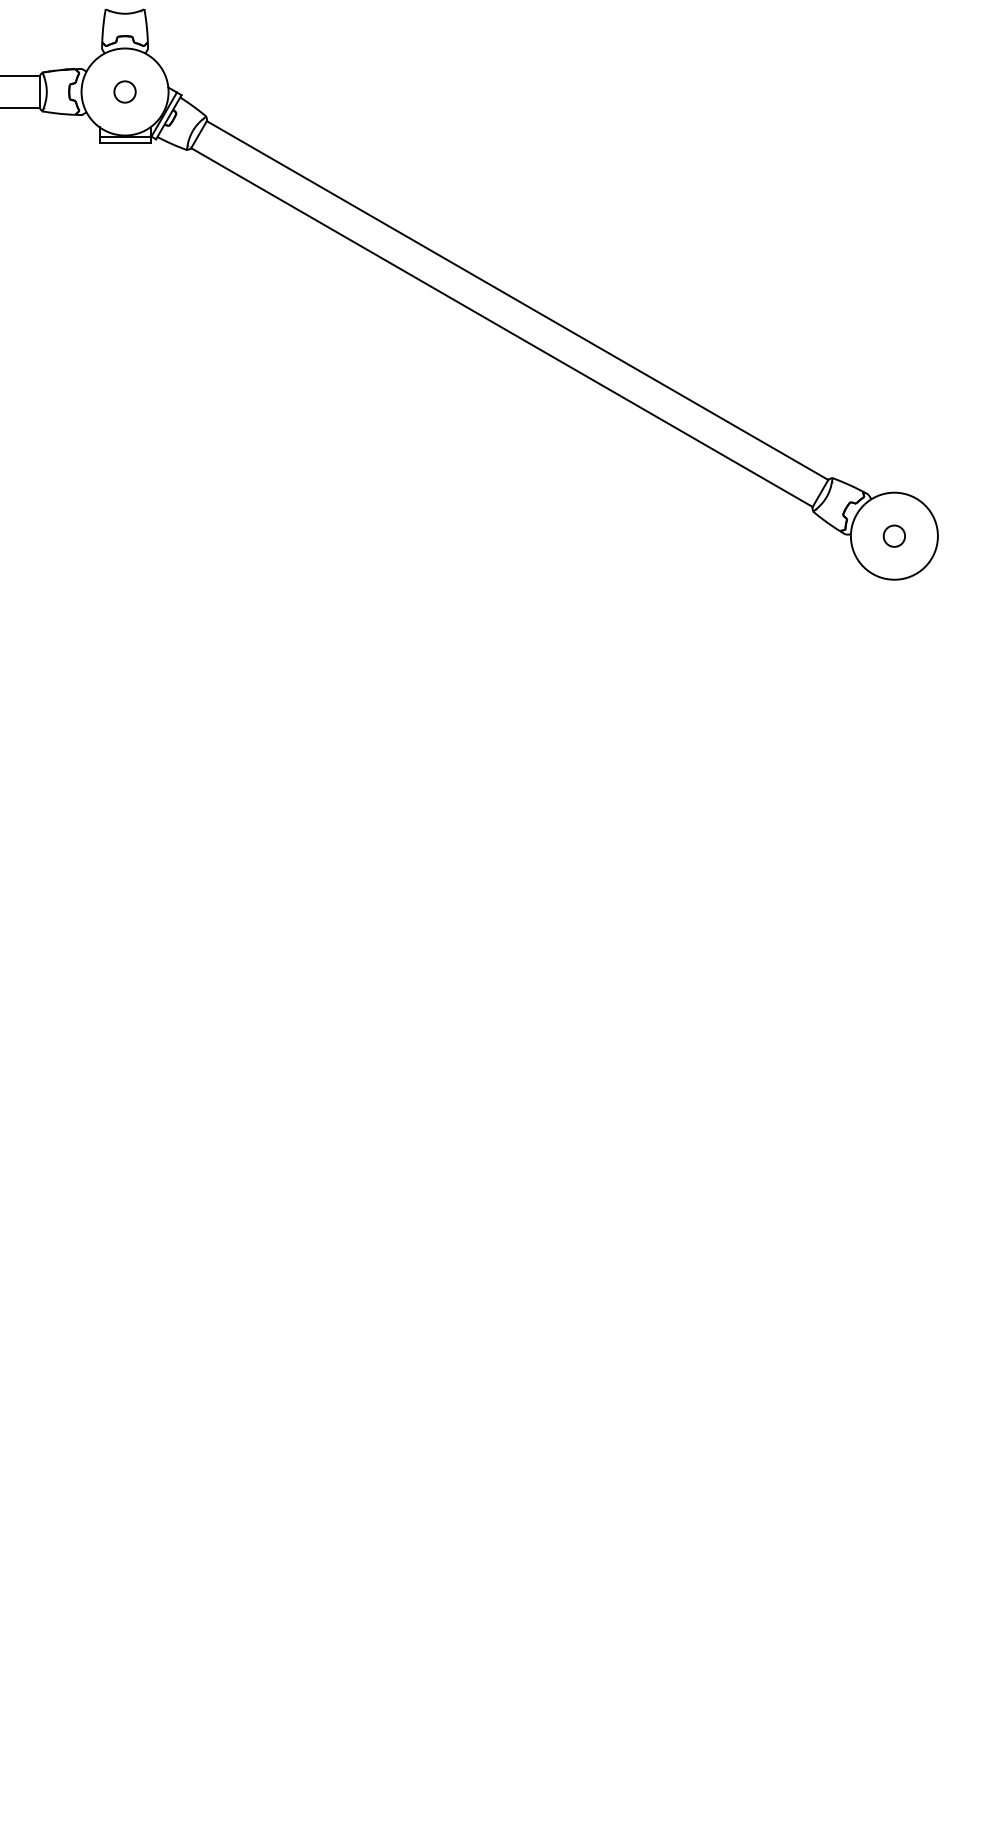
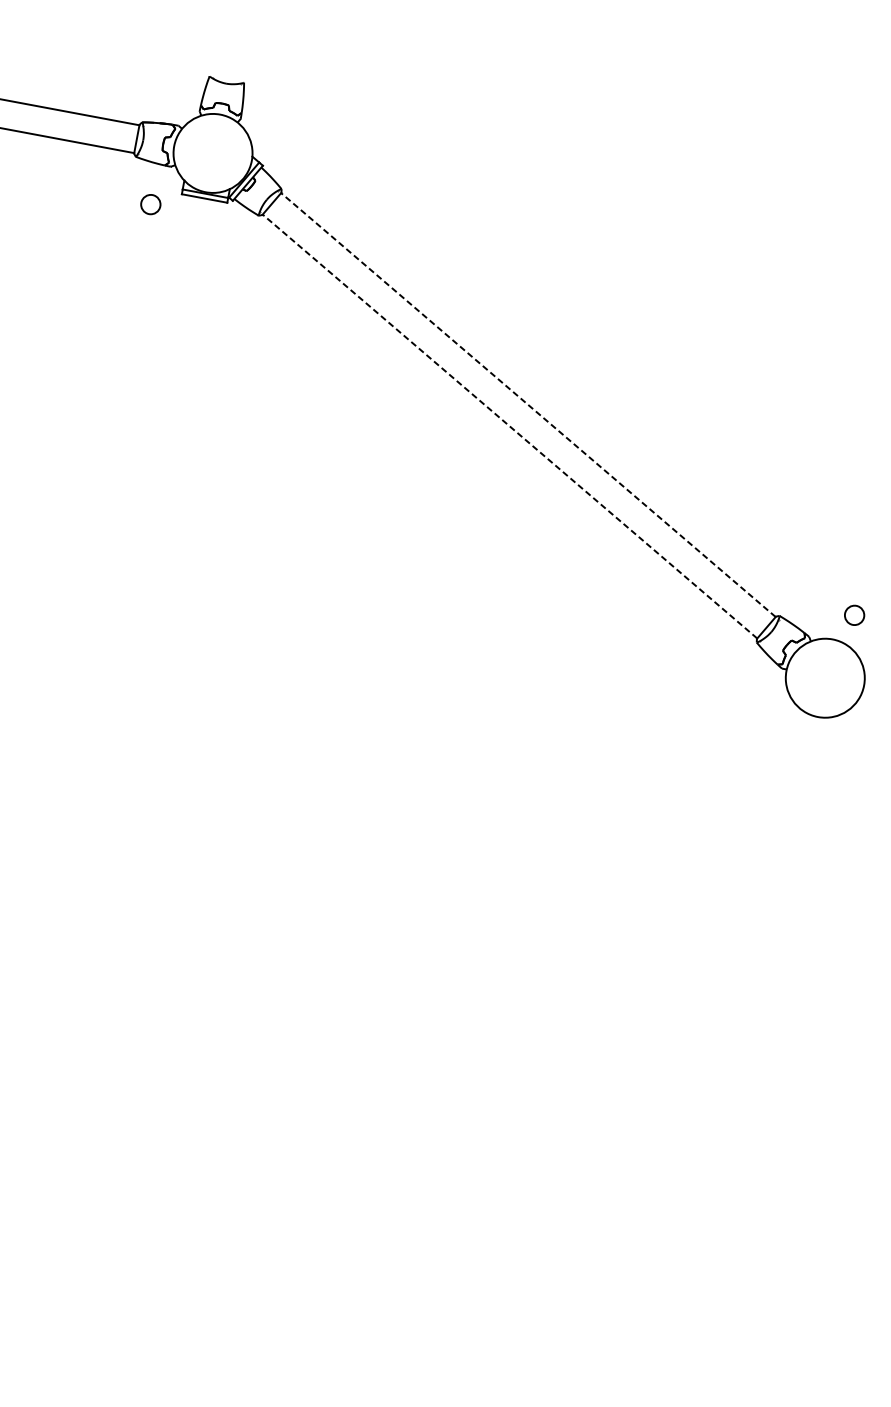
circle: (124, 91) -> (150, 204), moved
line: (517, 300) -> (528, 404), solid -> dashed
line: (501, 327) -> (509, 426), solid -> dashed
circle: (893, 535) -> (853, 614), moved

